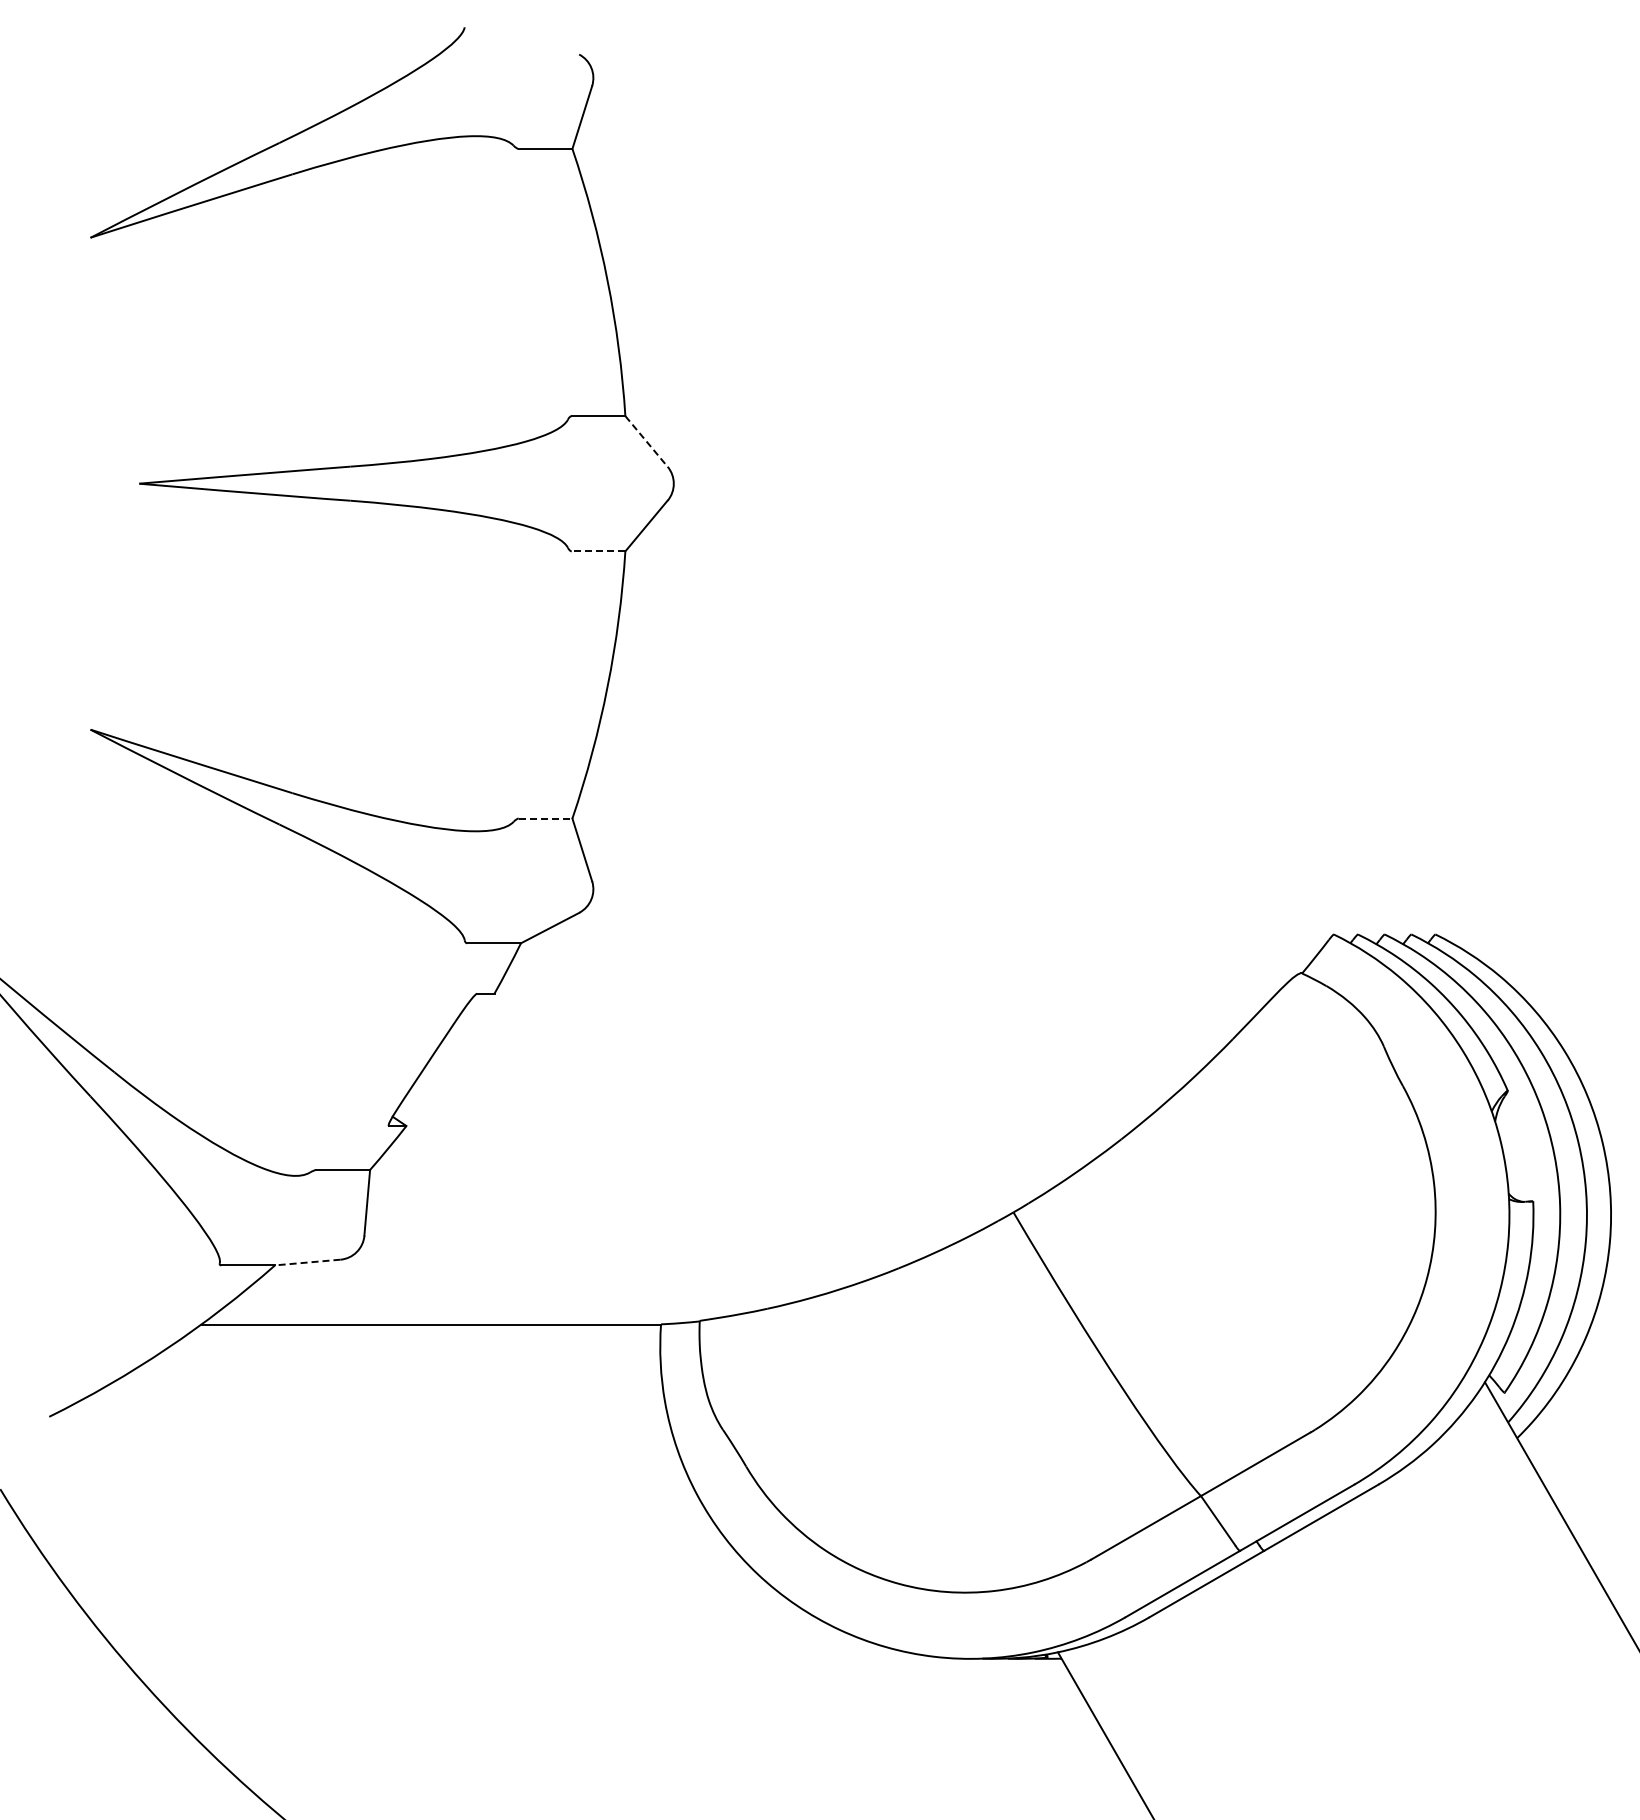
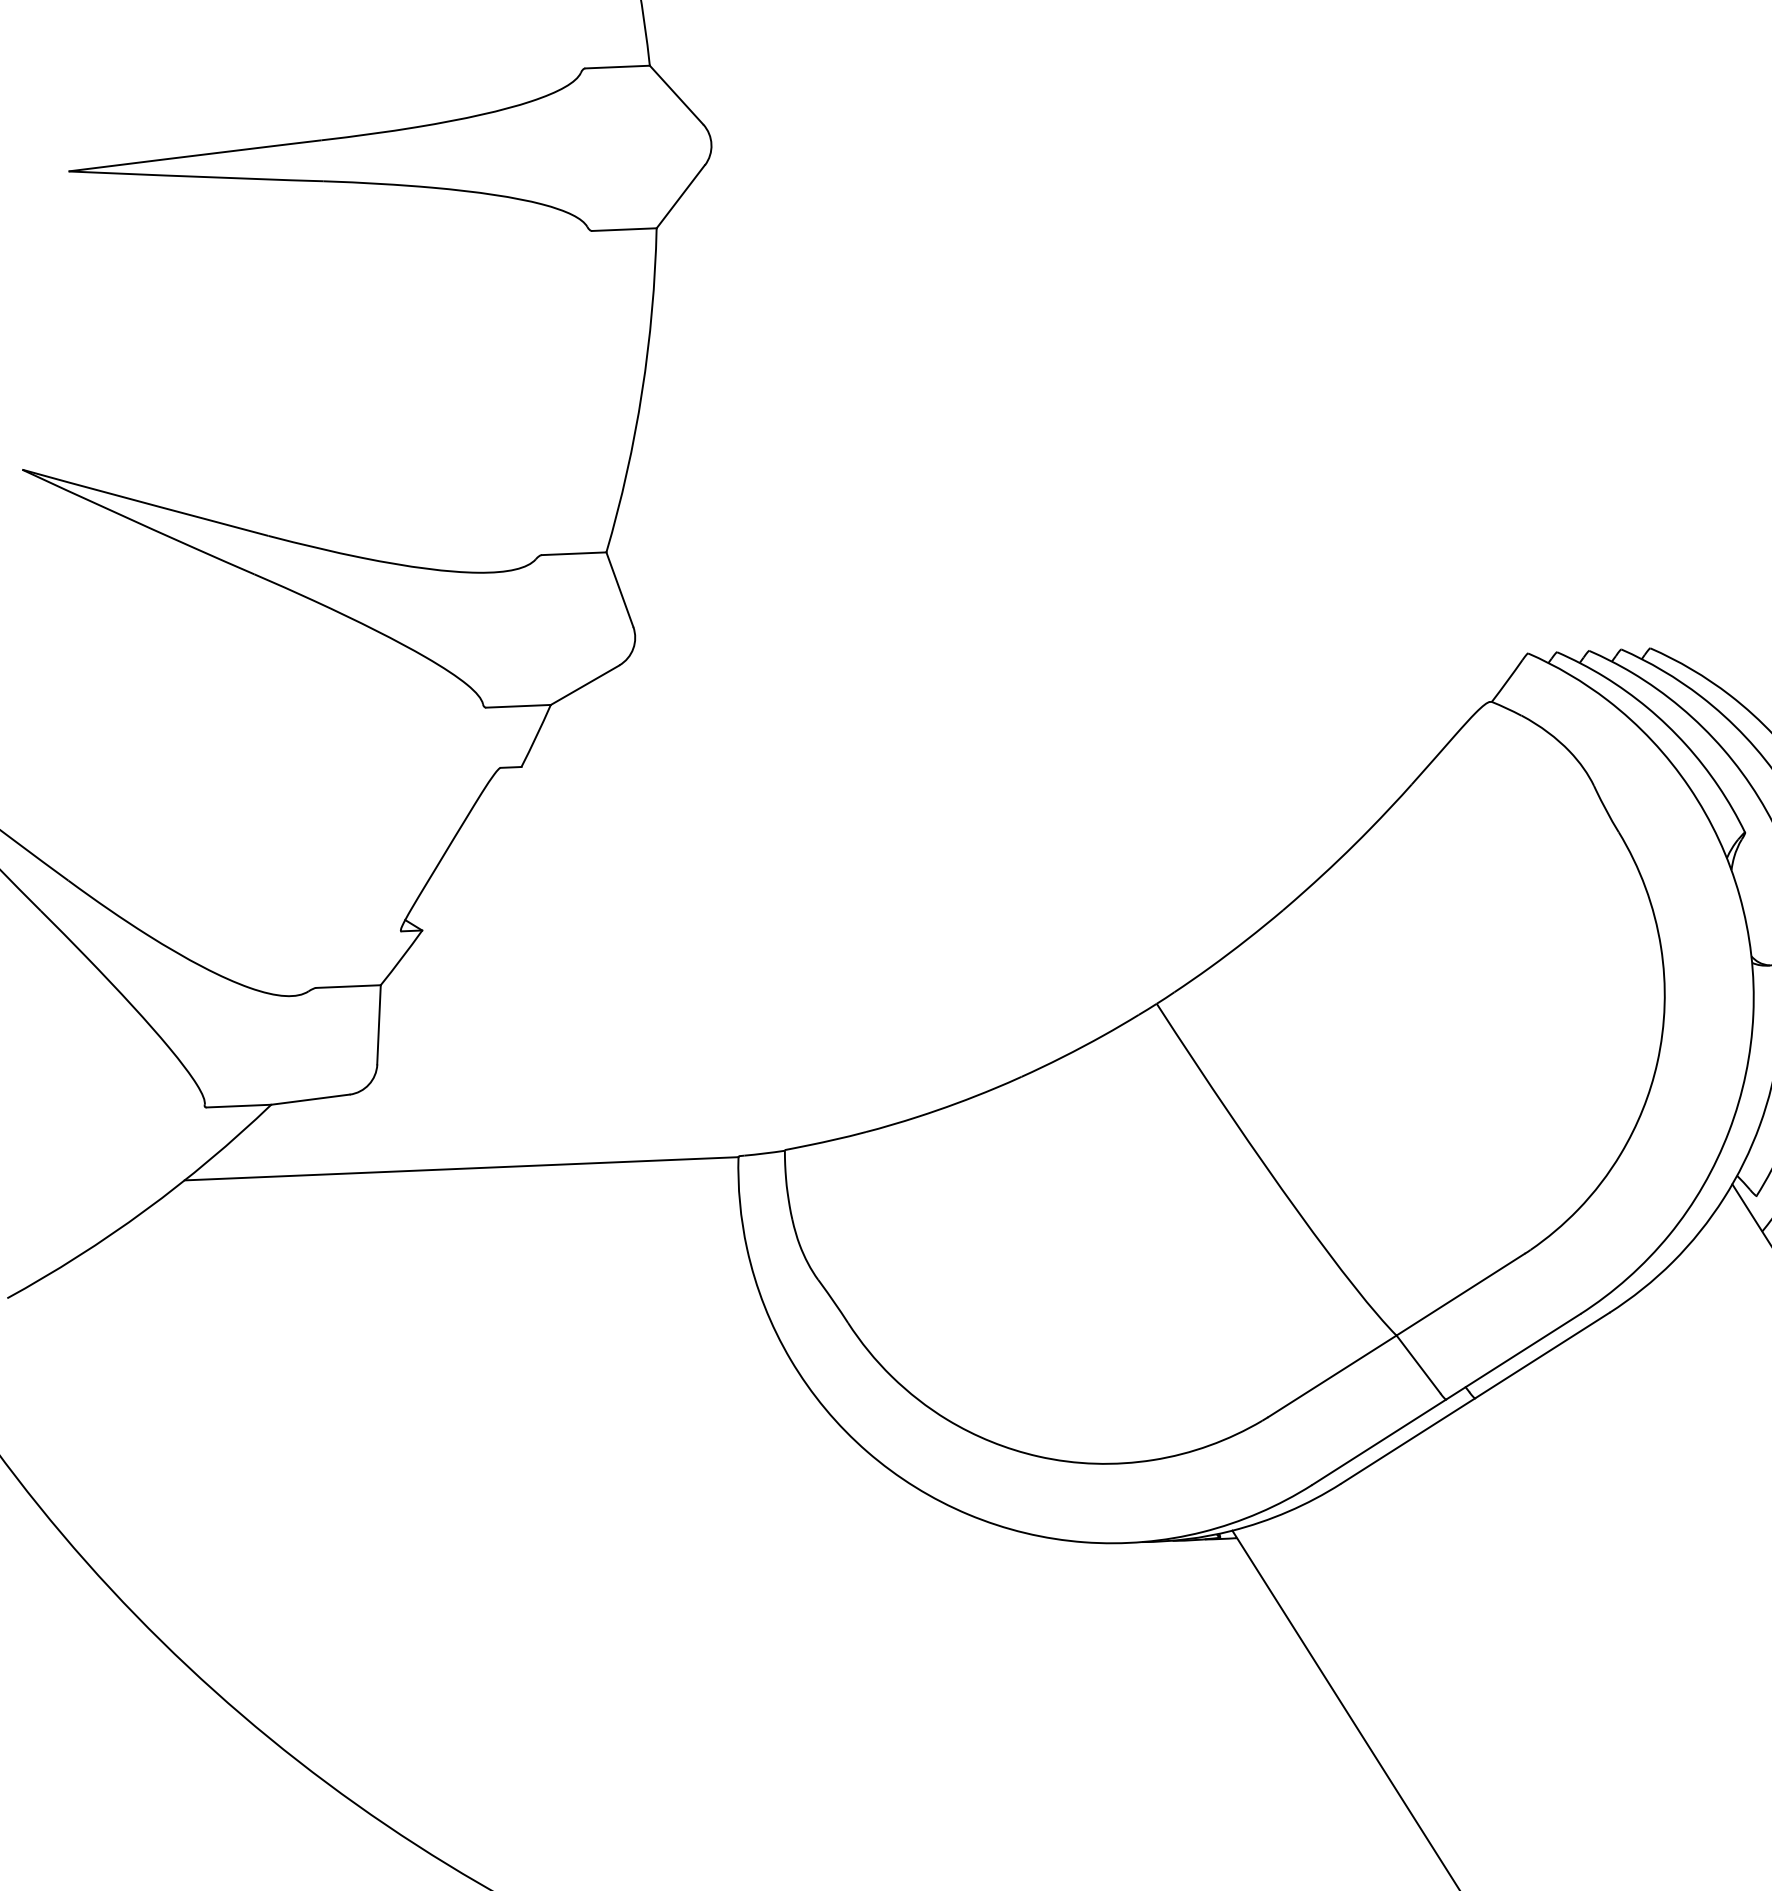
line: (646, 441) -> (676, 95), dashed -> solid
line: (598, 551) -> (624, 229), dashed -> solid
line: (545, 818) -> (574, 553), dashed -> solid
line: (307, 1262) -> (310, 1099), dashed -> solid

